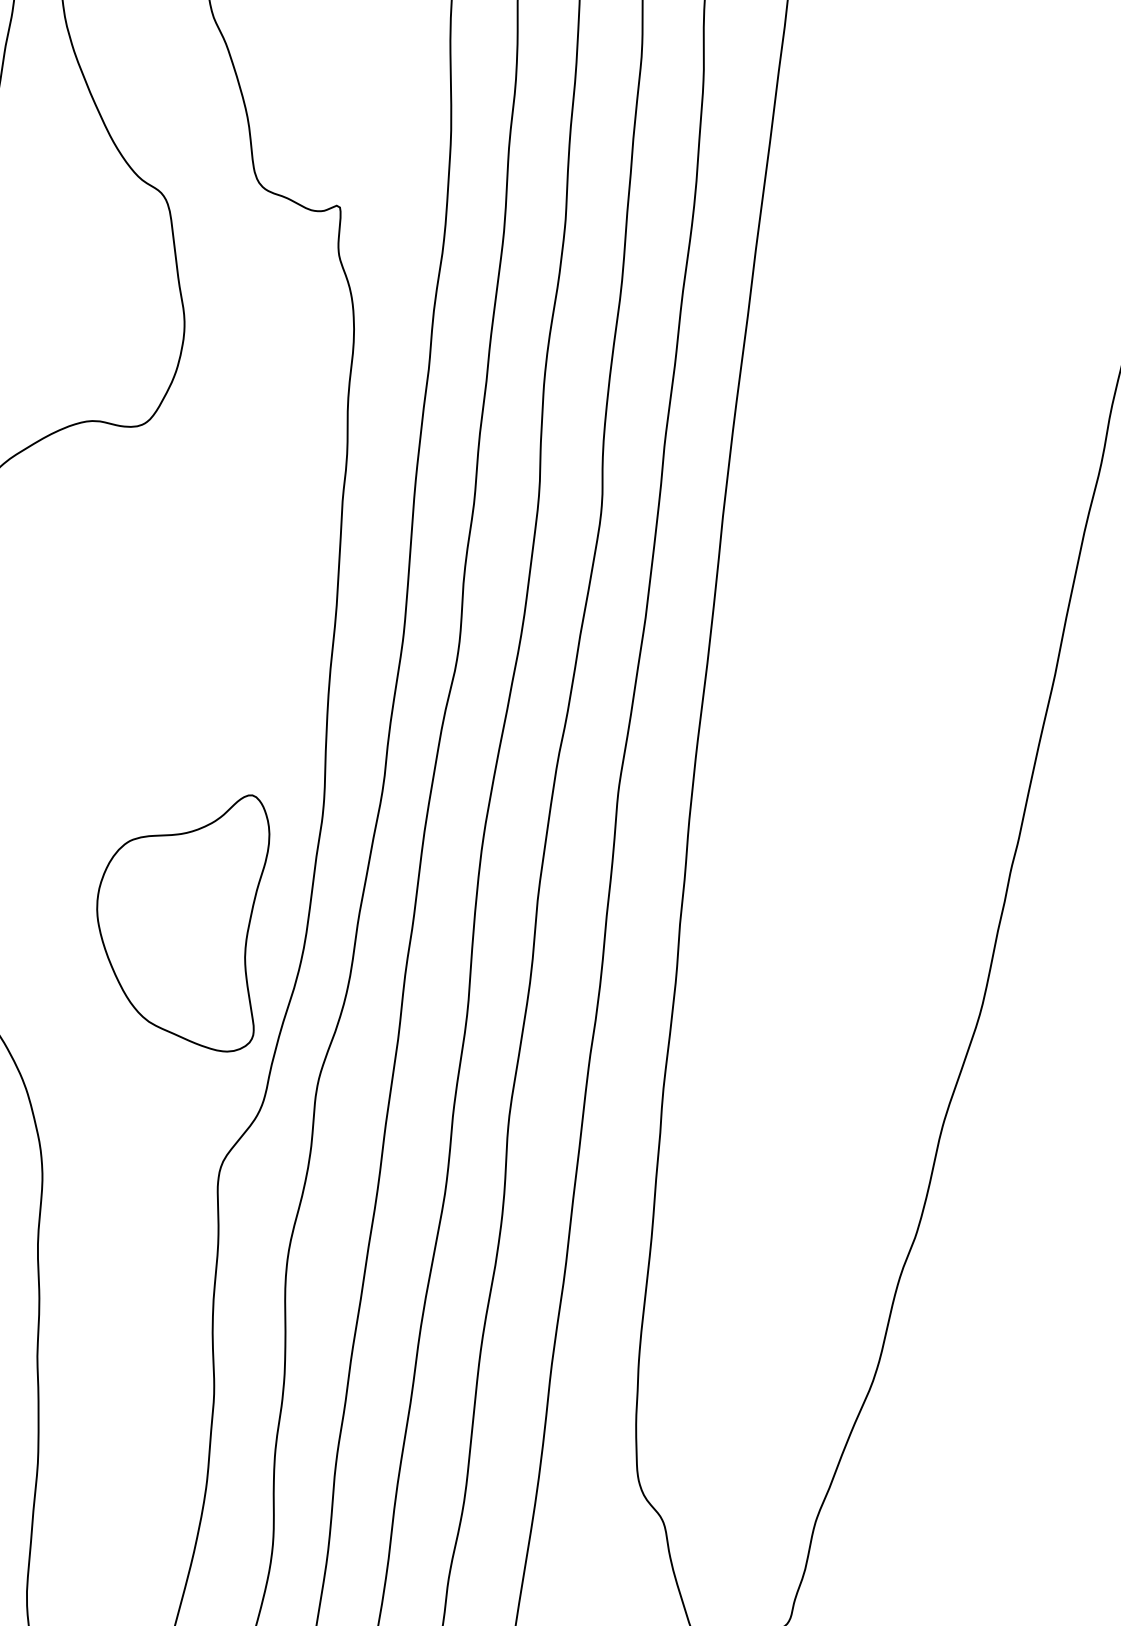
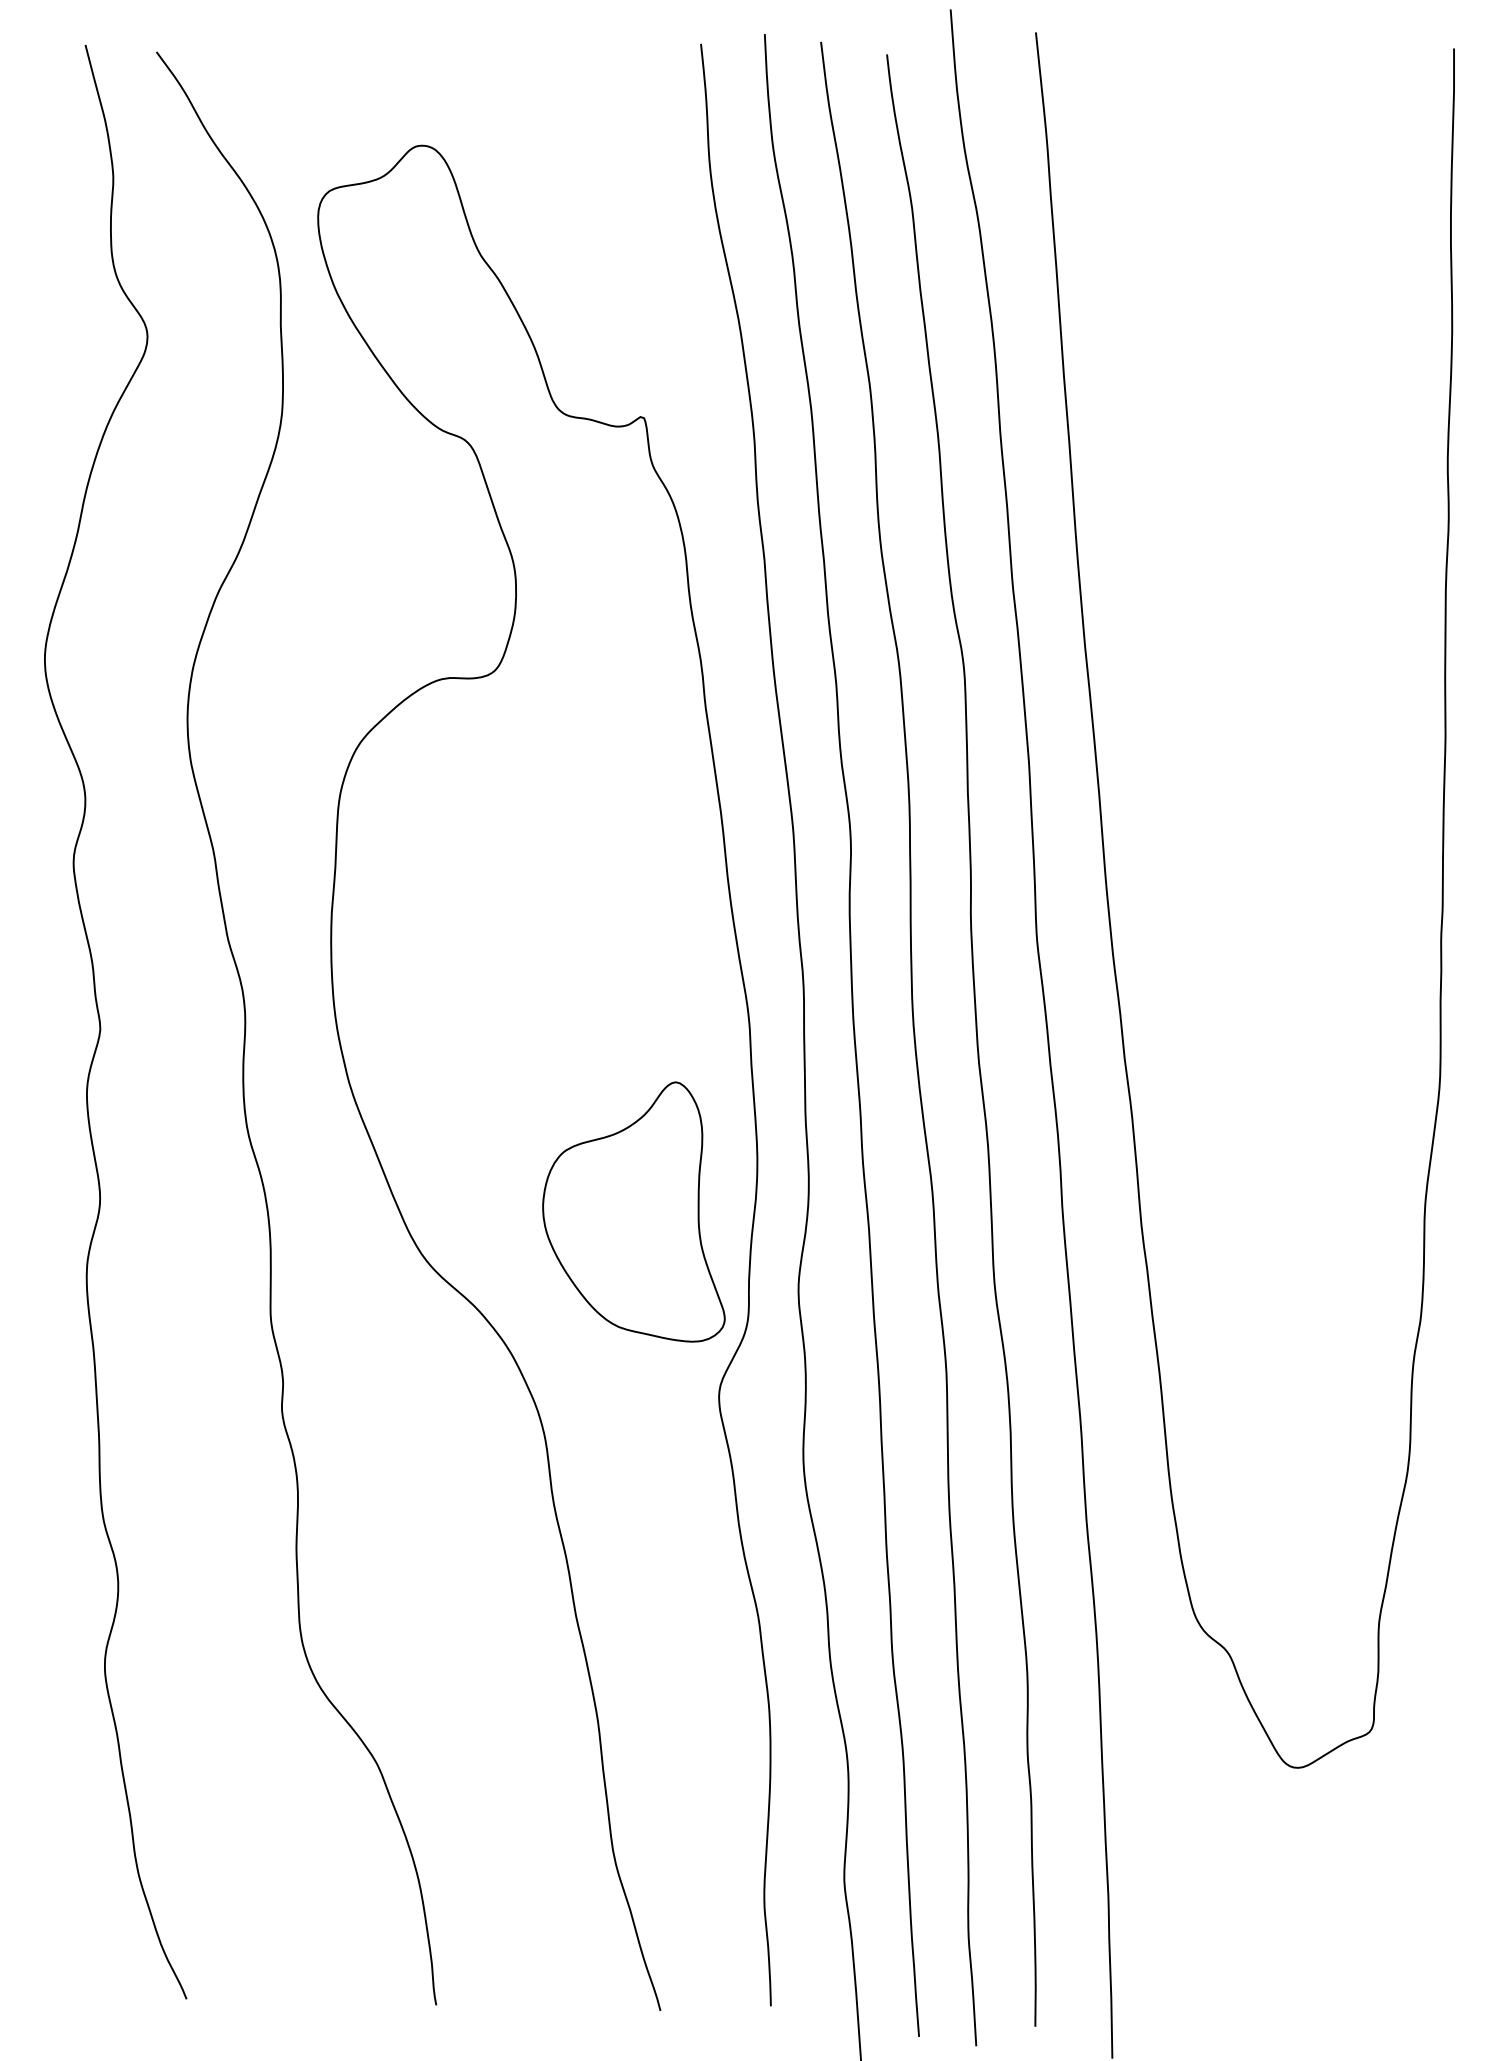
part: (185, 912) -> (633, 1211), moved

